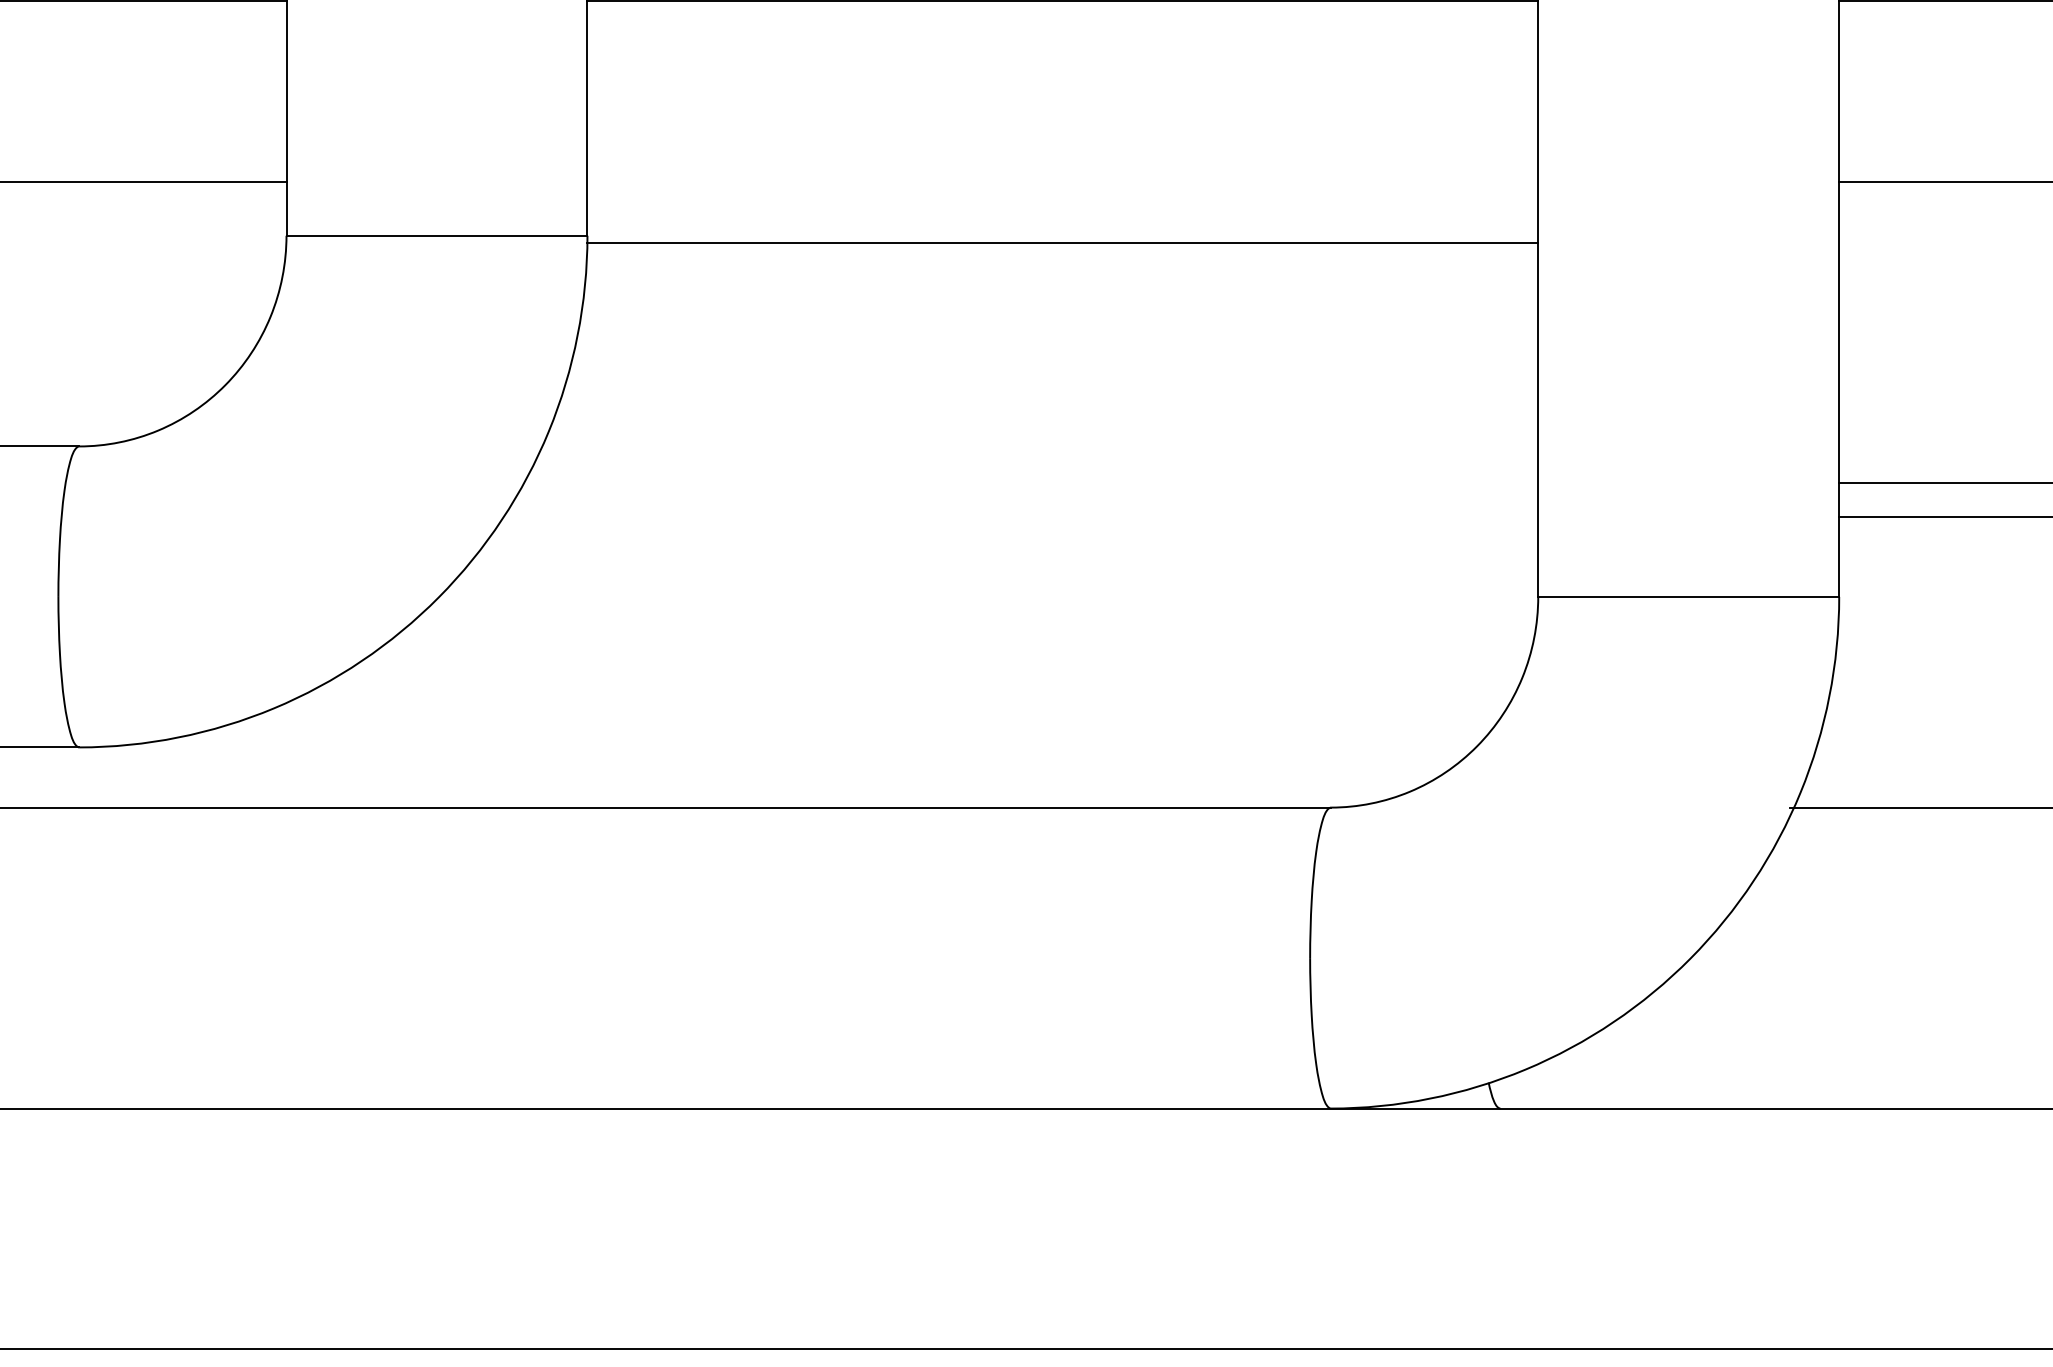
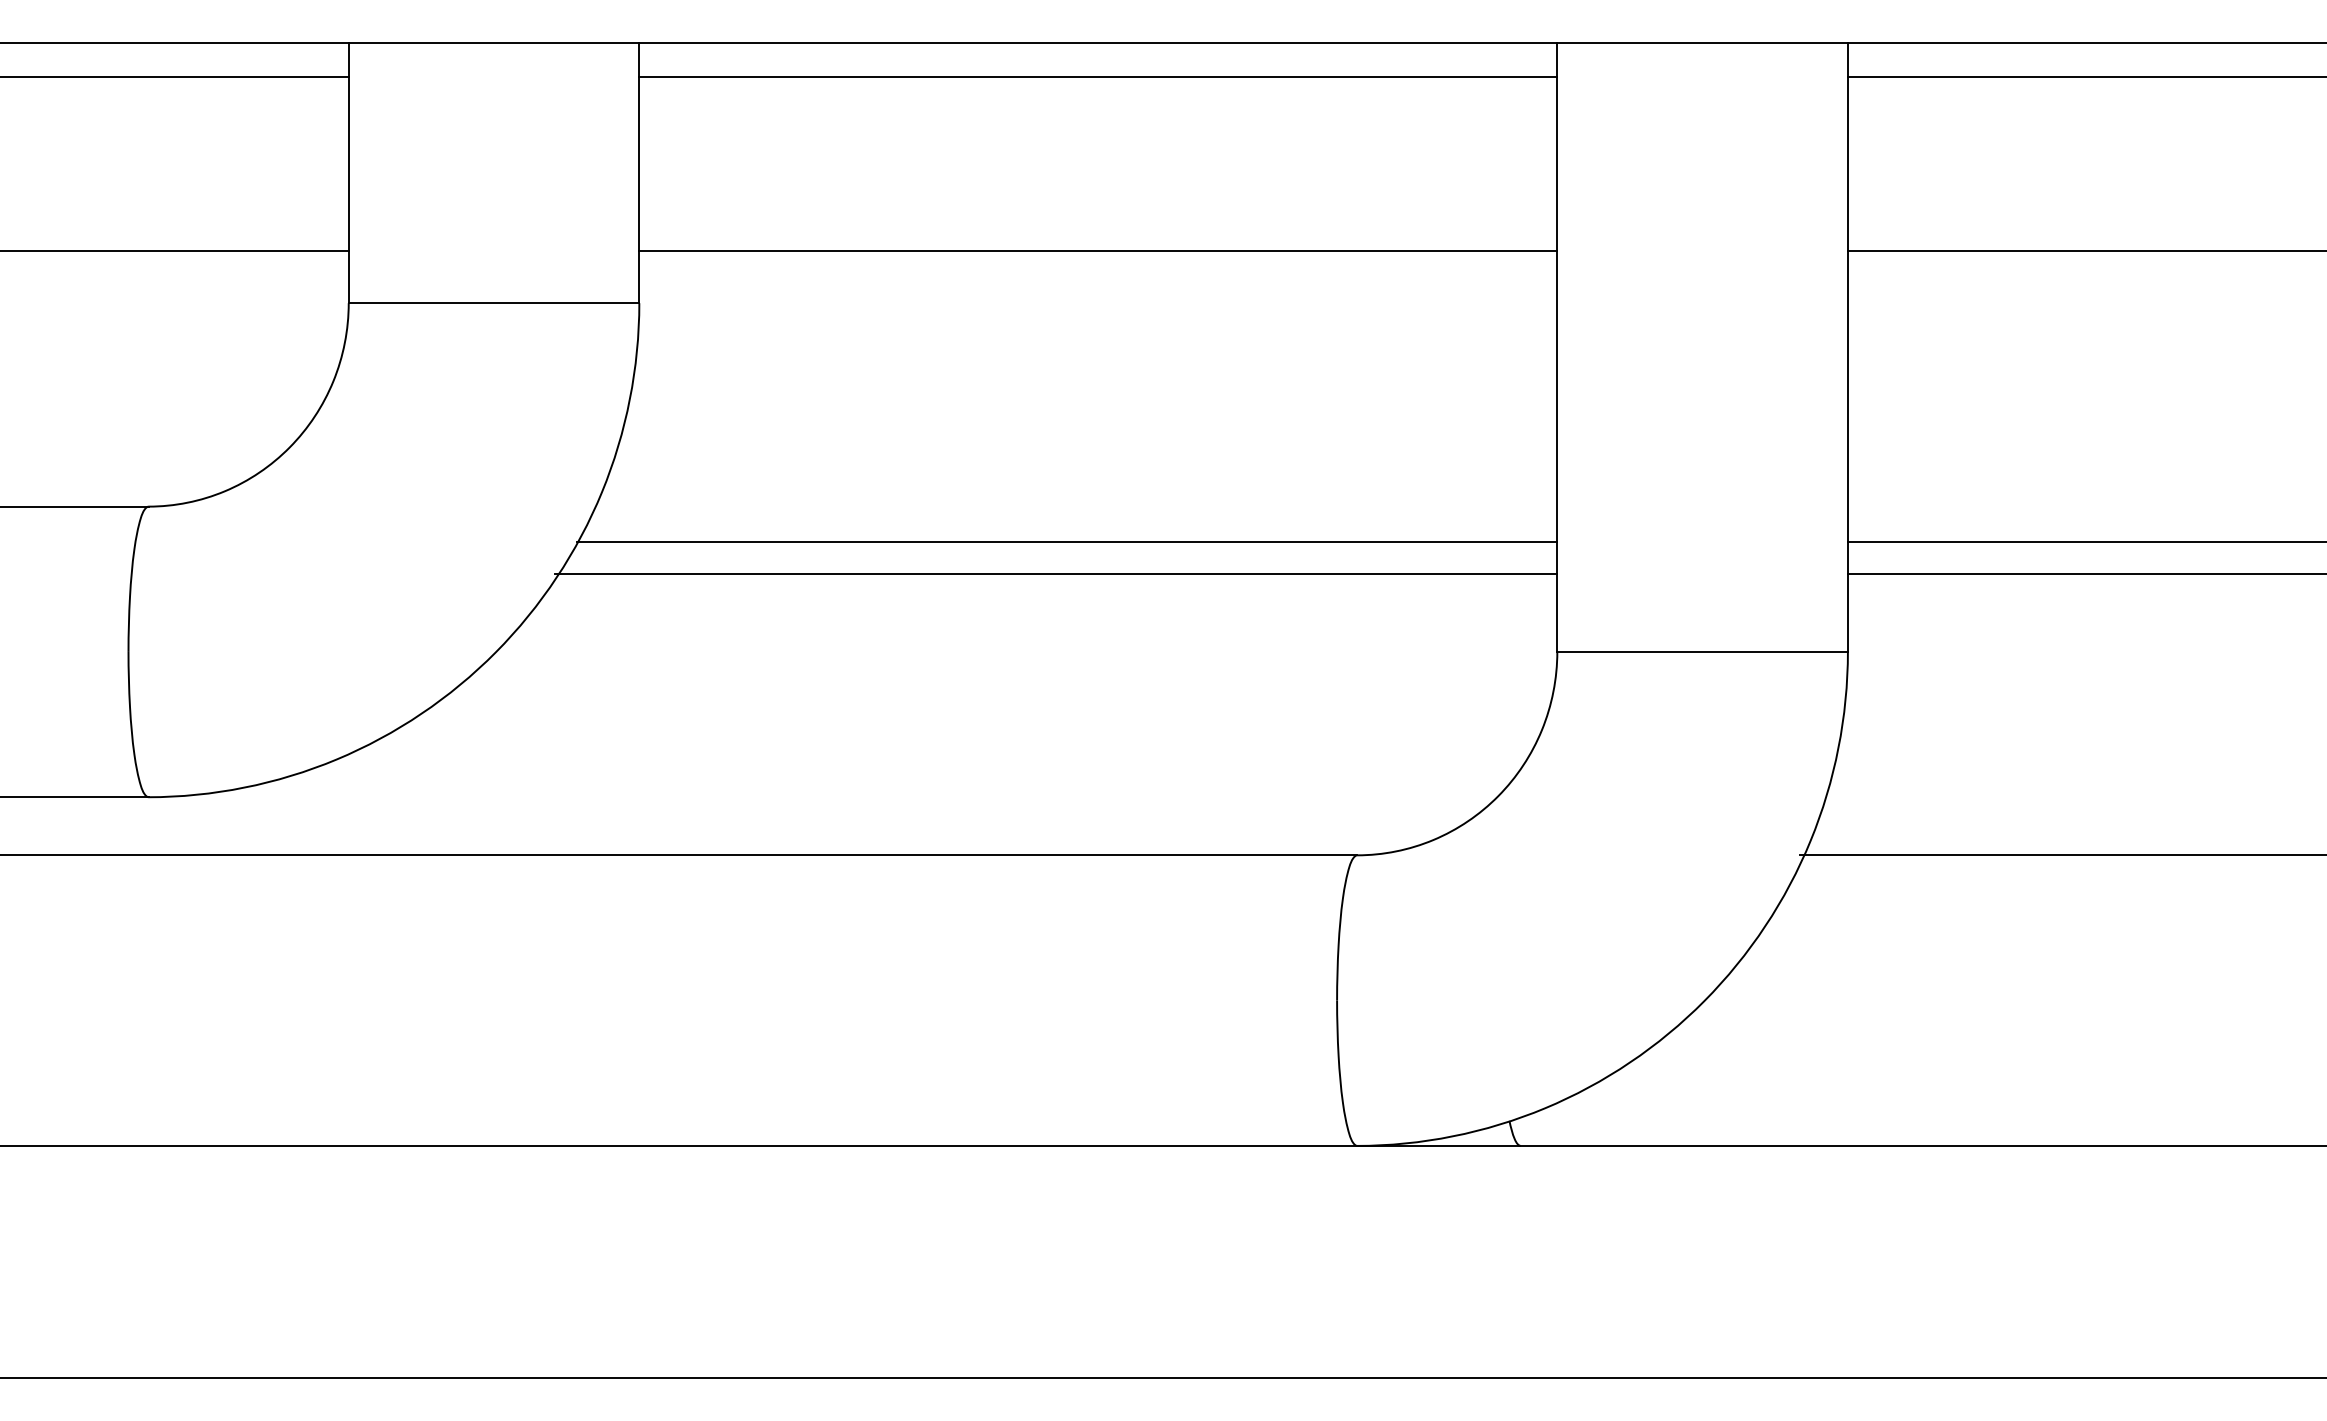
line: (1063, 242) -> (1098, 250), moved
line: (1030, 482) -> (1067, 541), added
line: (1019, 516) -> (1056, 574), added

